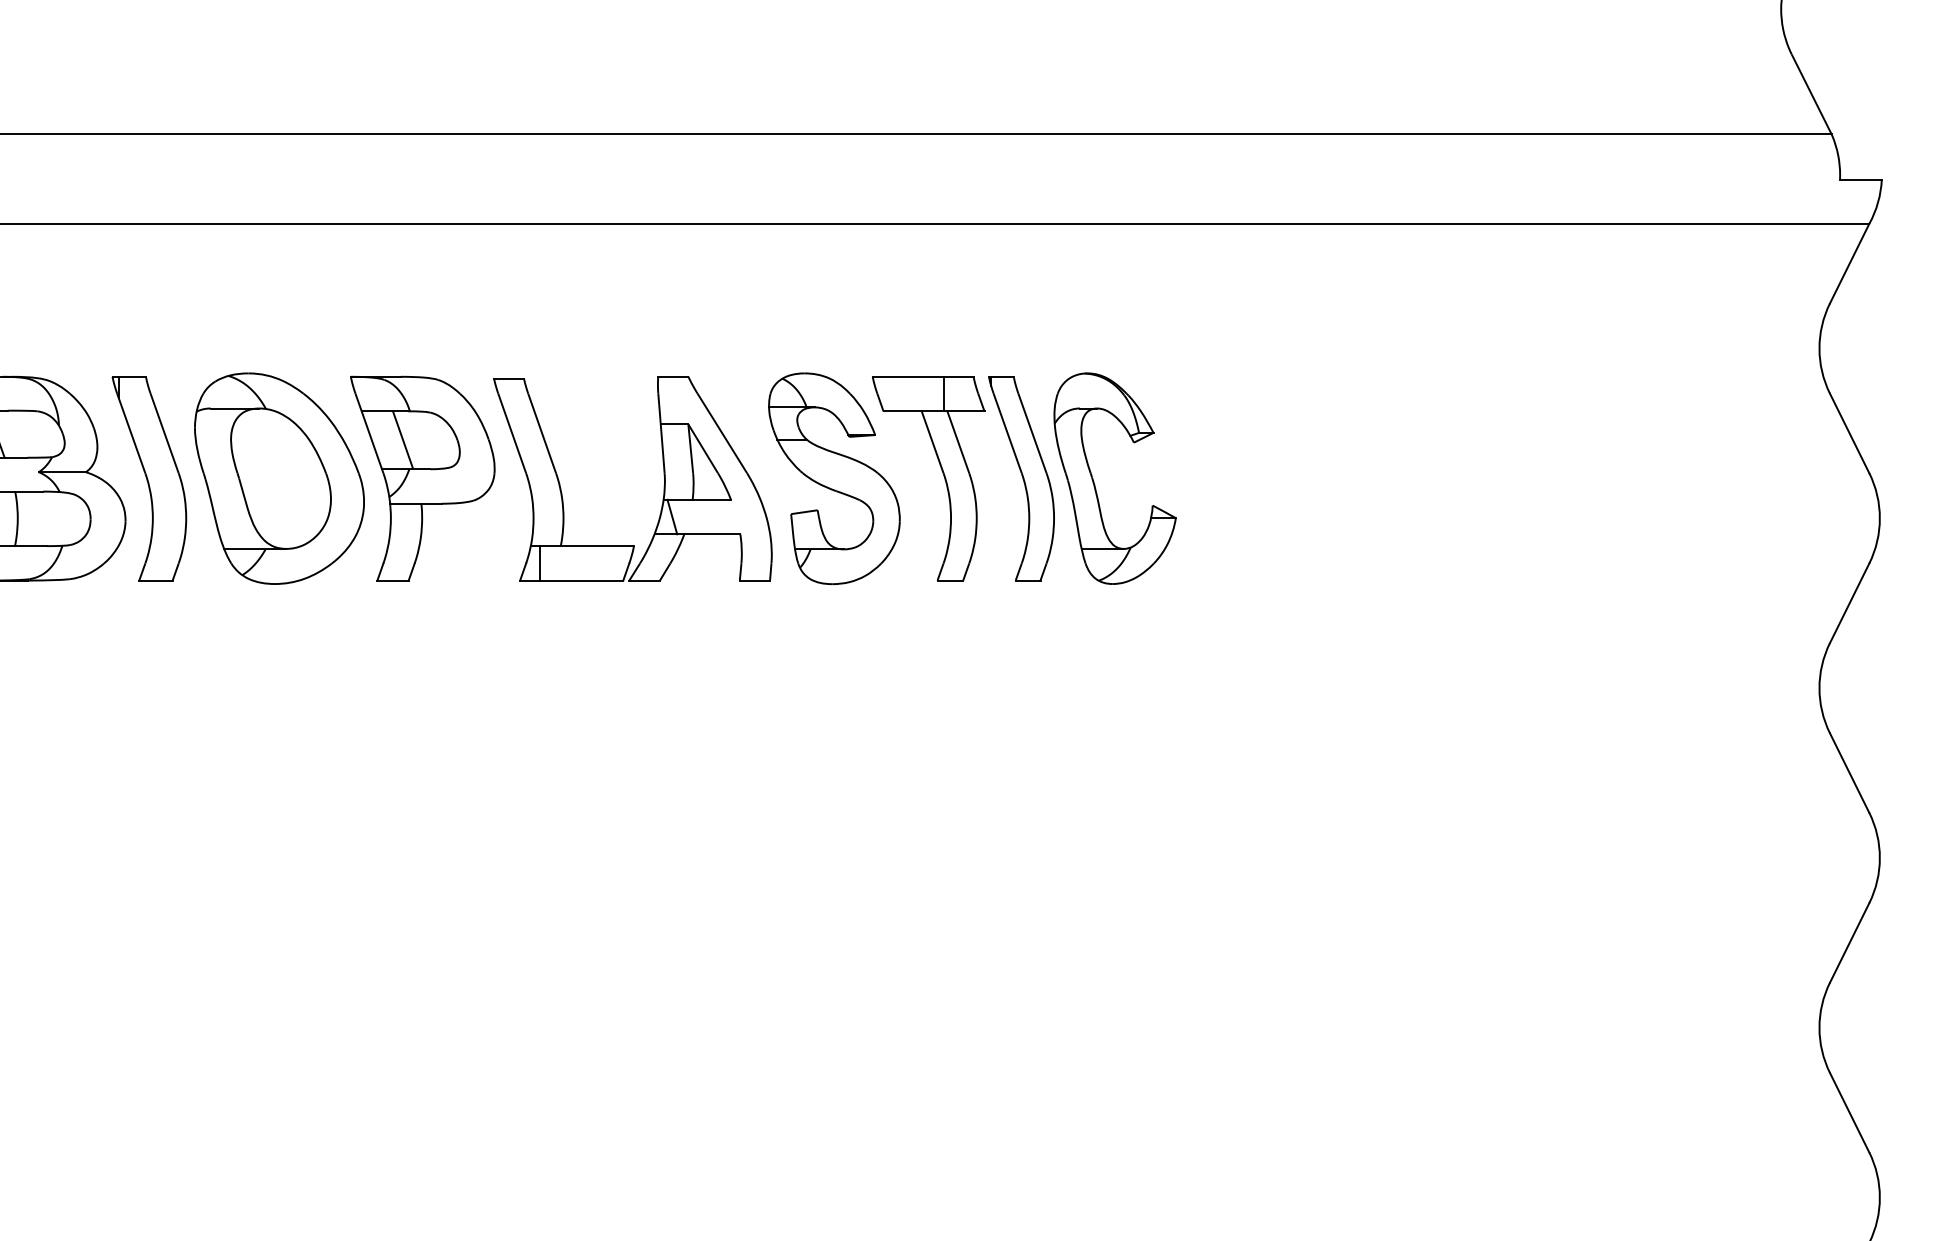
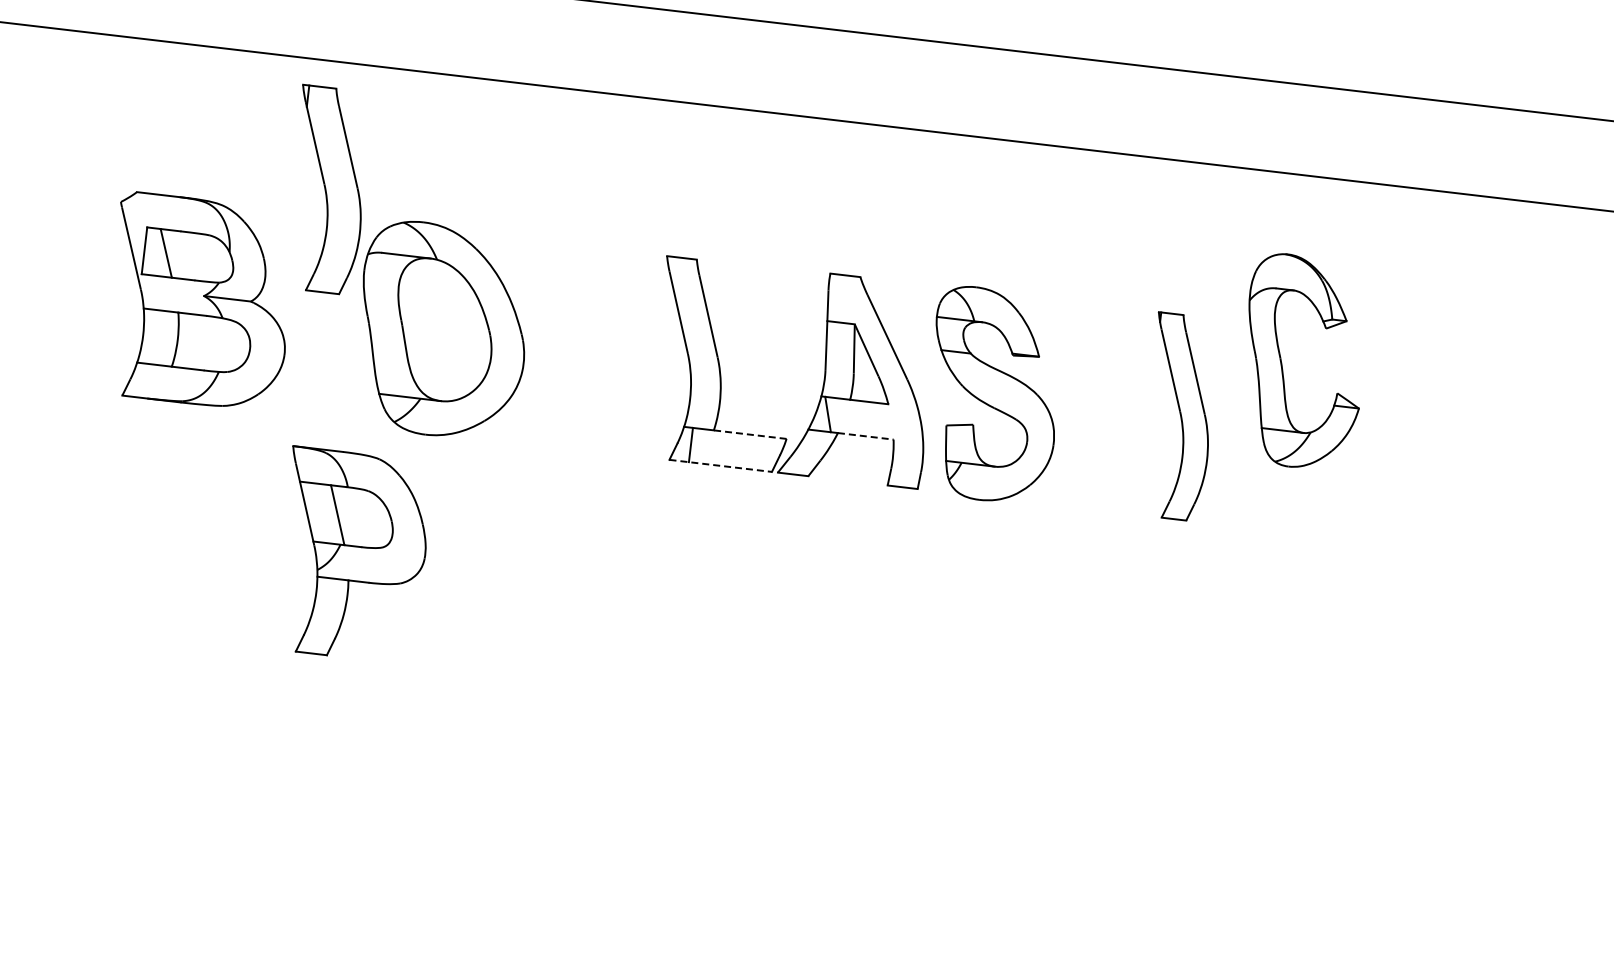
part: (942, 473) -> (1101, 402), removed
part: (149, 478) -> (327, 190), moved
part: (422, 478) -> (352, 555), moved
part: (1095, 484) -> (1283, 365), moved
line: (712, 534) -> (865, 436), solid -> dashed
line: (597, 546) -> (750, 435), solid -> dashed
line: (571, 580) -> (720, 465), solid -> dashed

